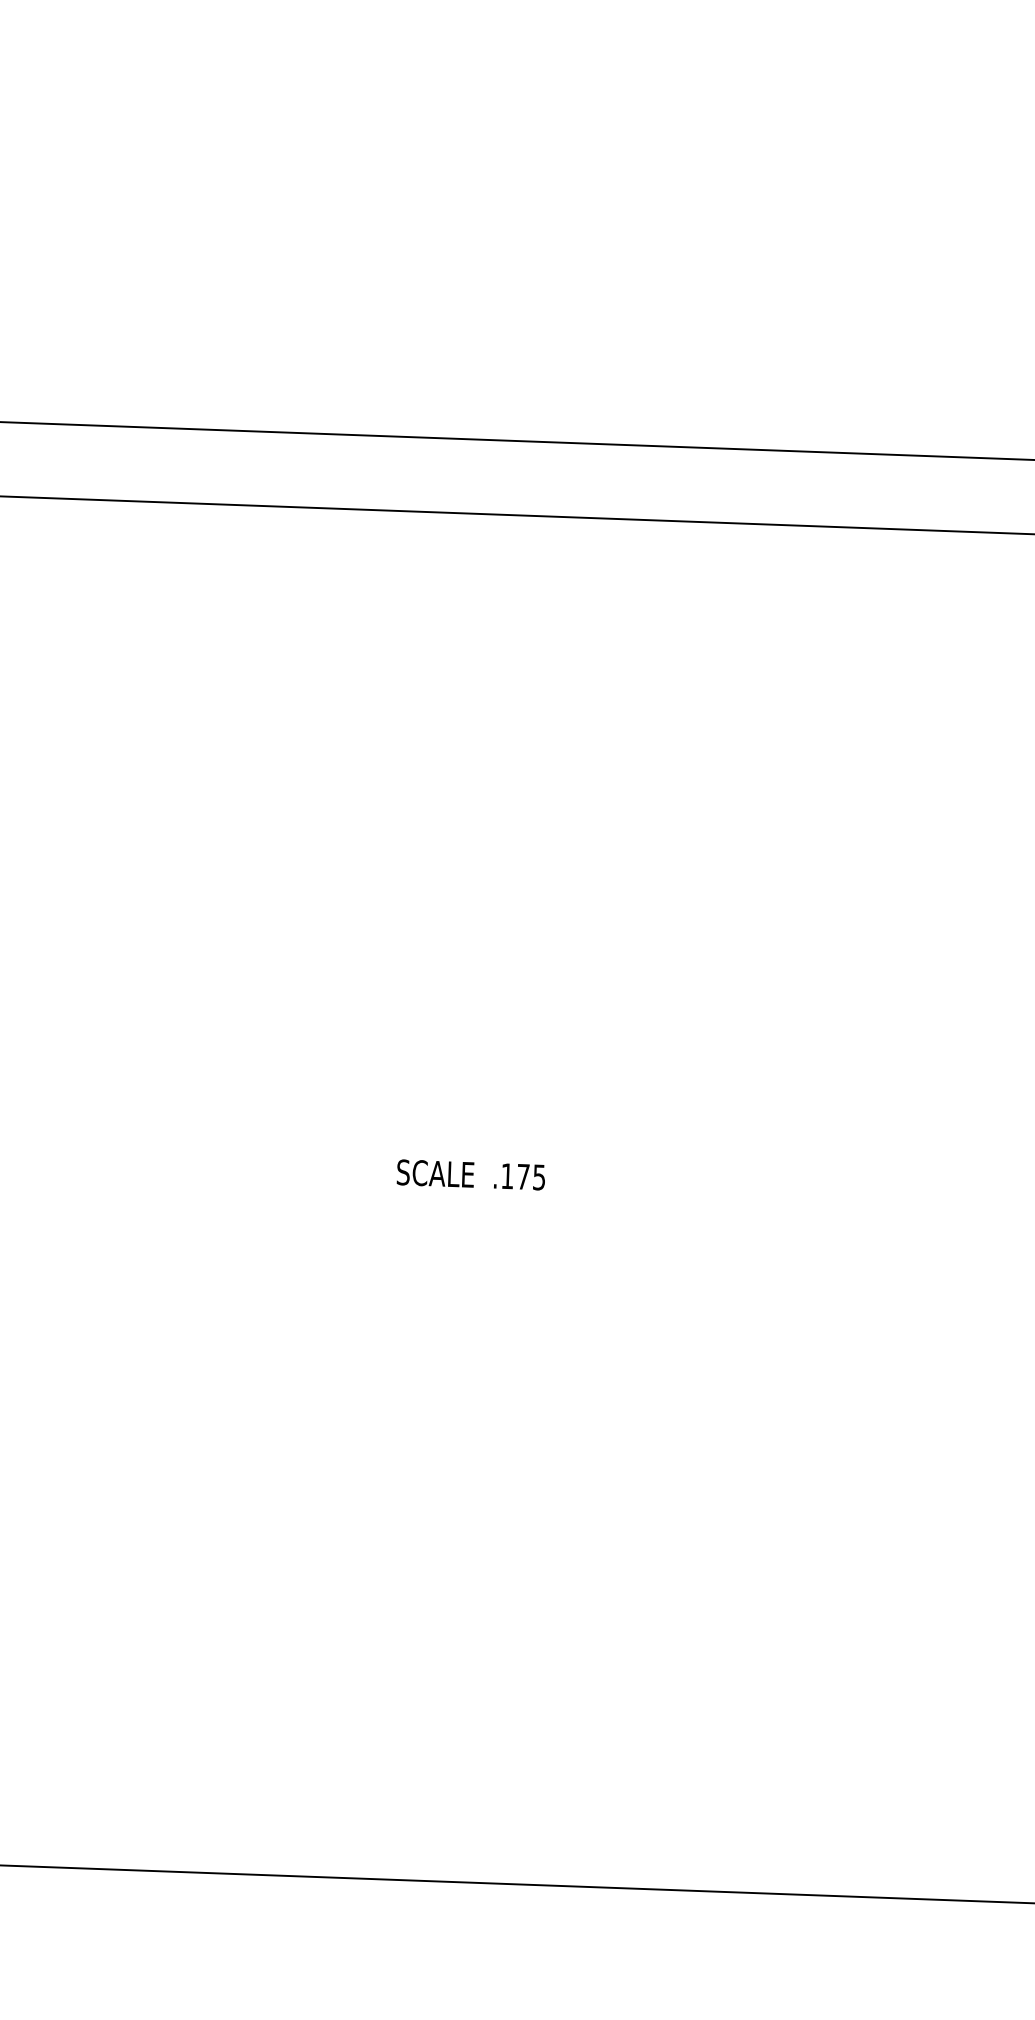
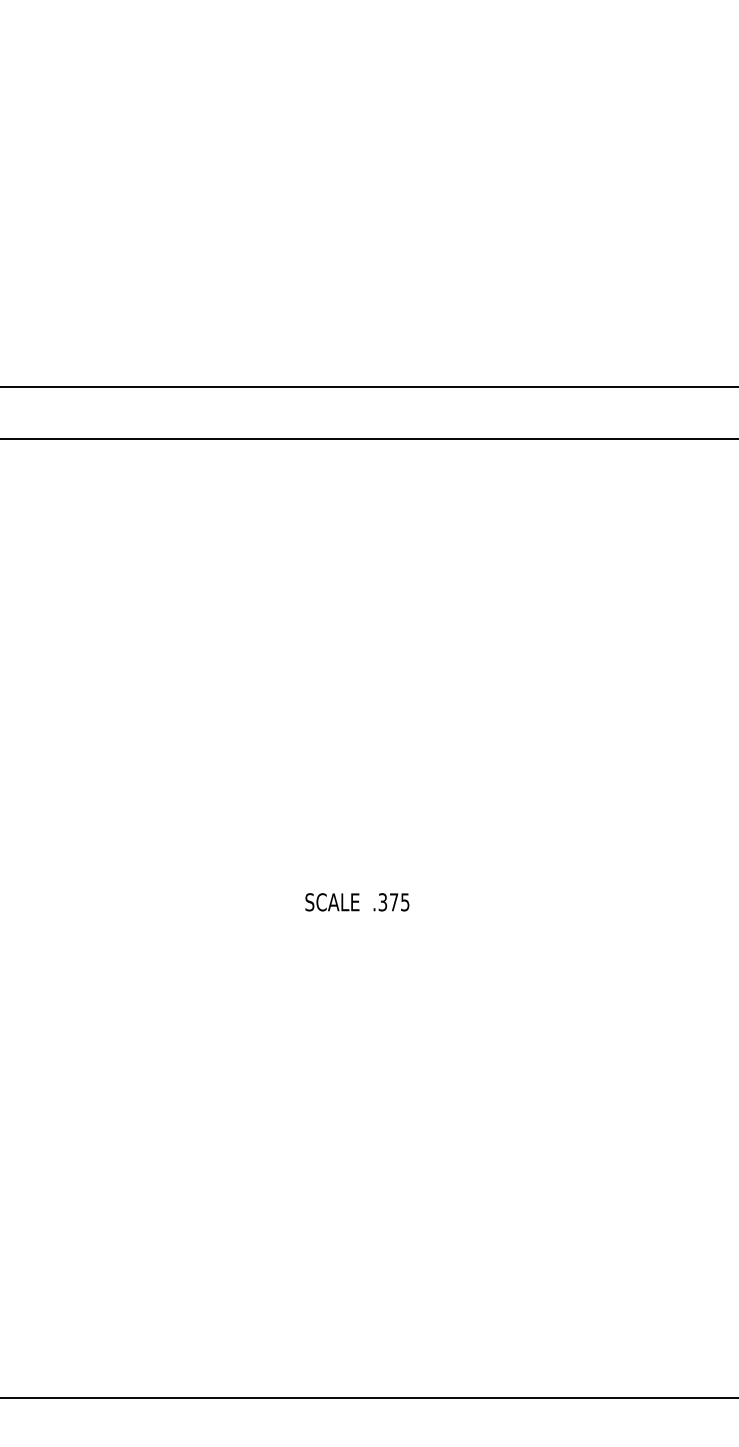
text: (506, 1176) -> (382, 902), .175 -> .375

